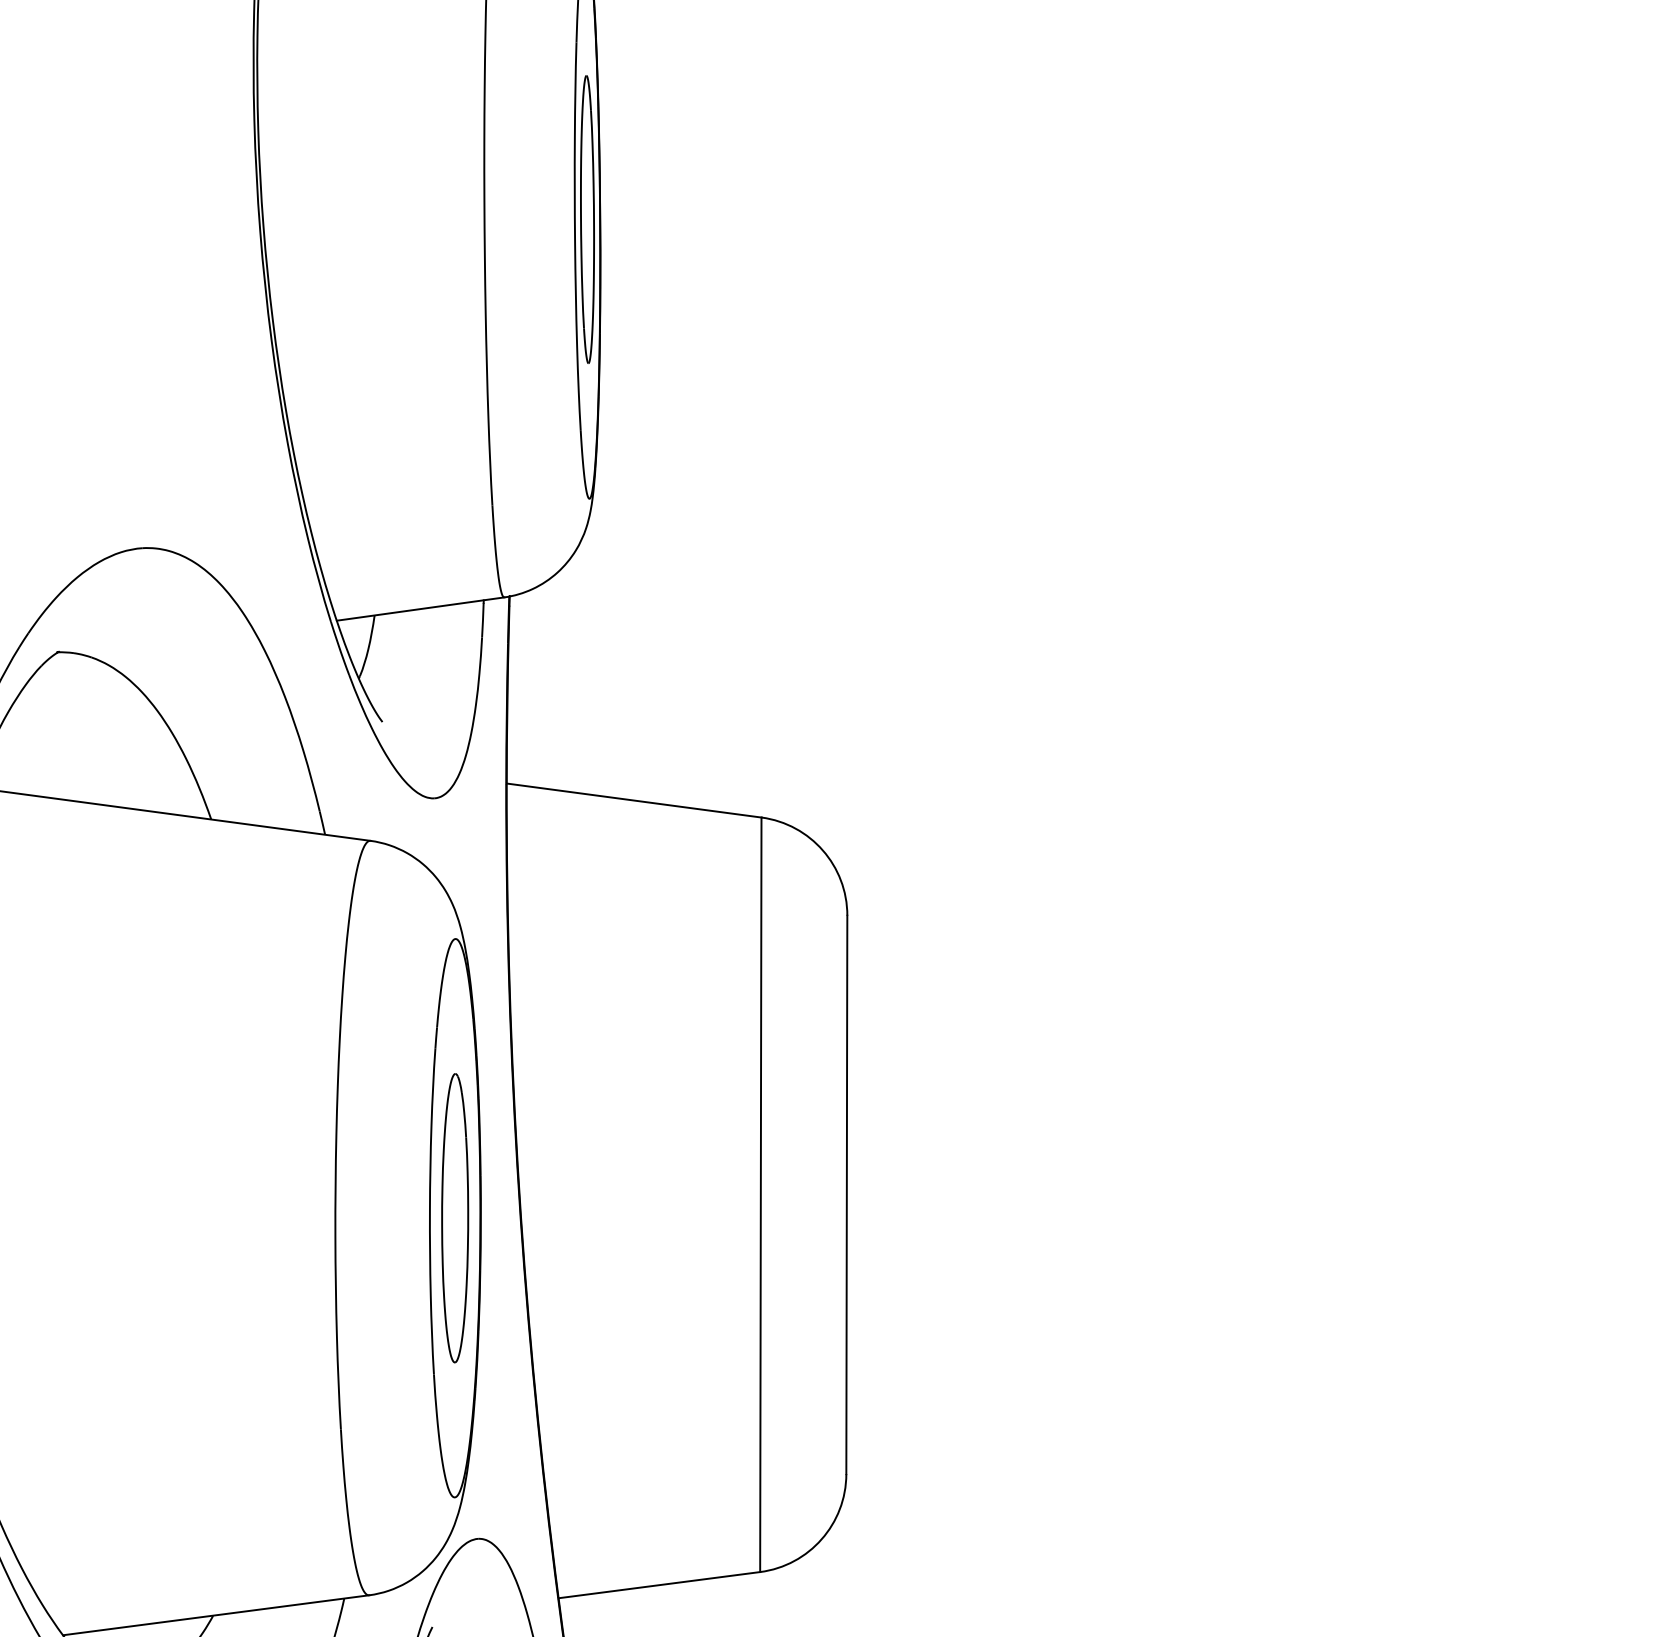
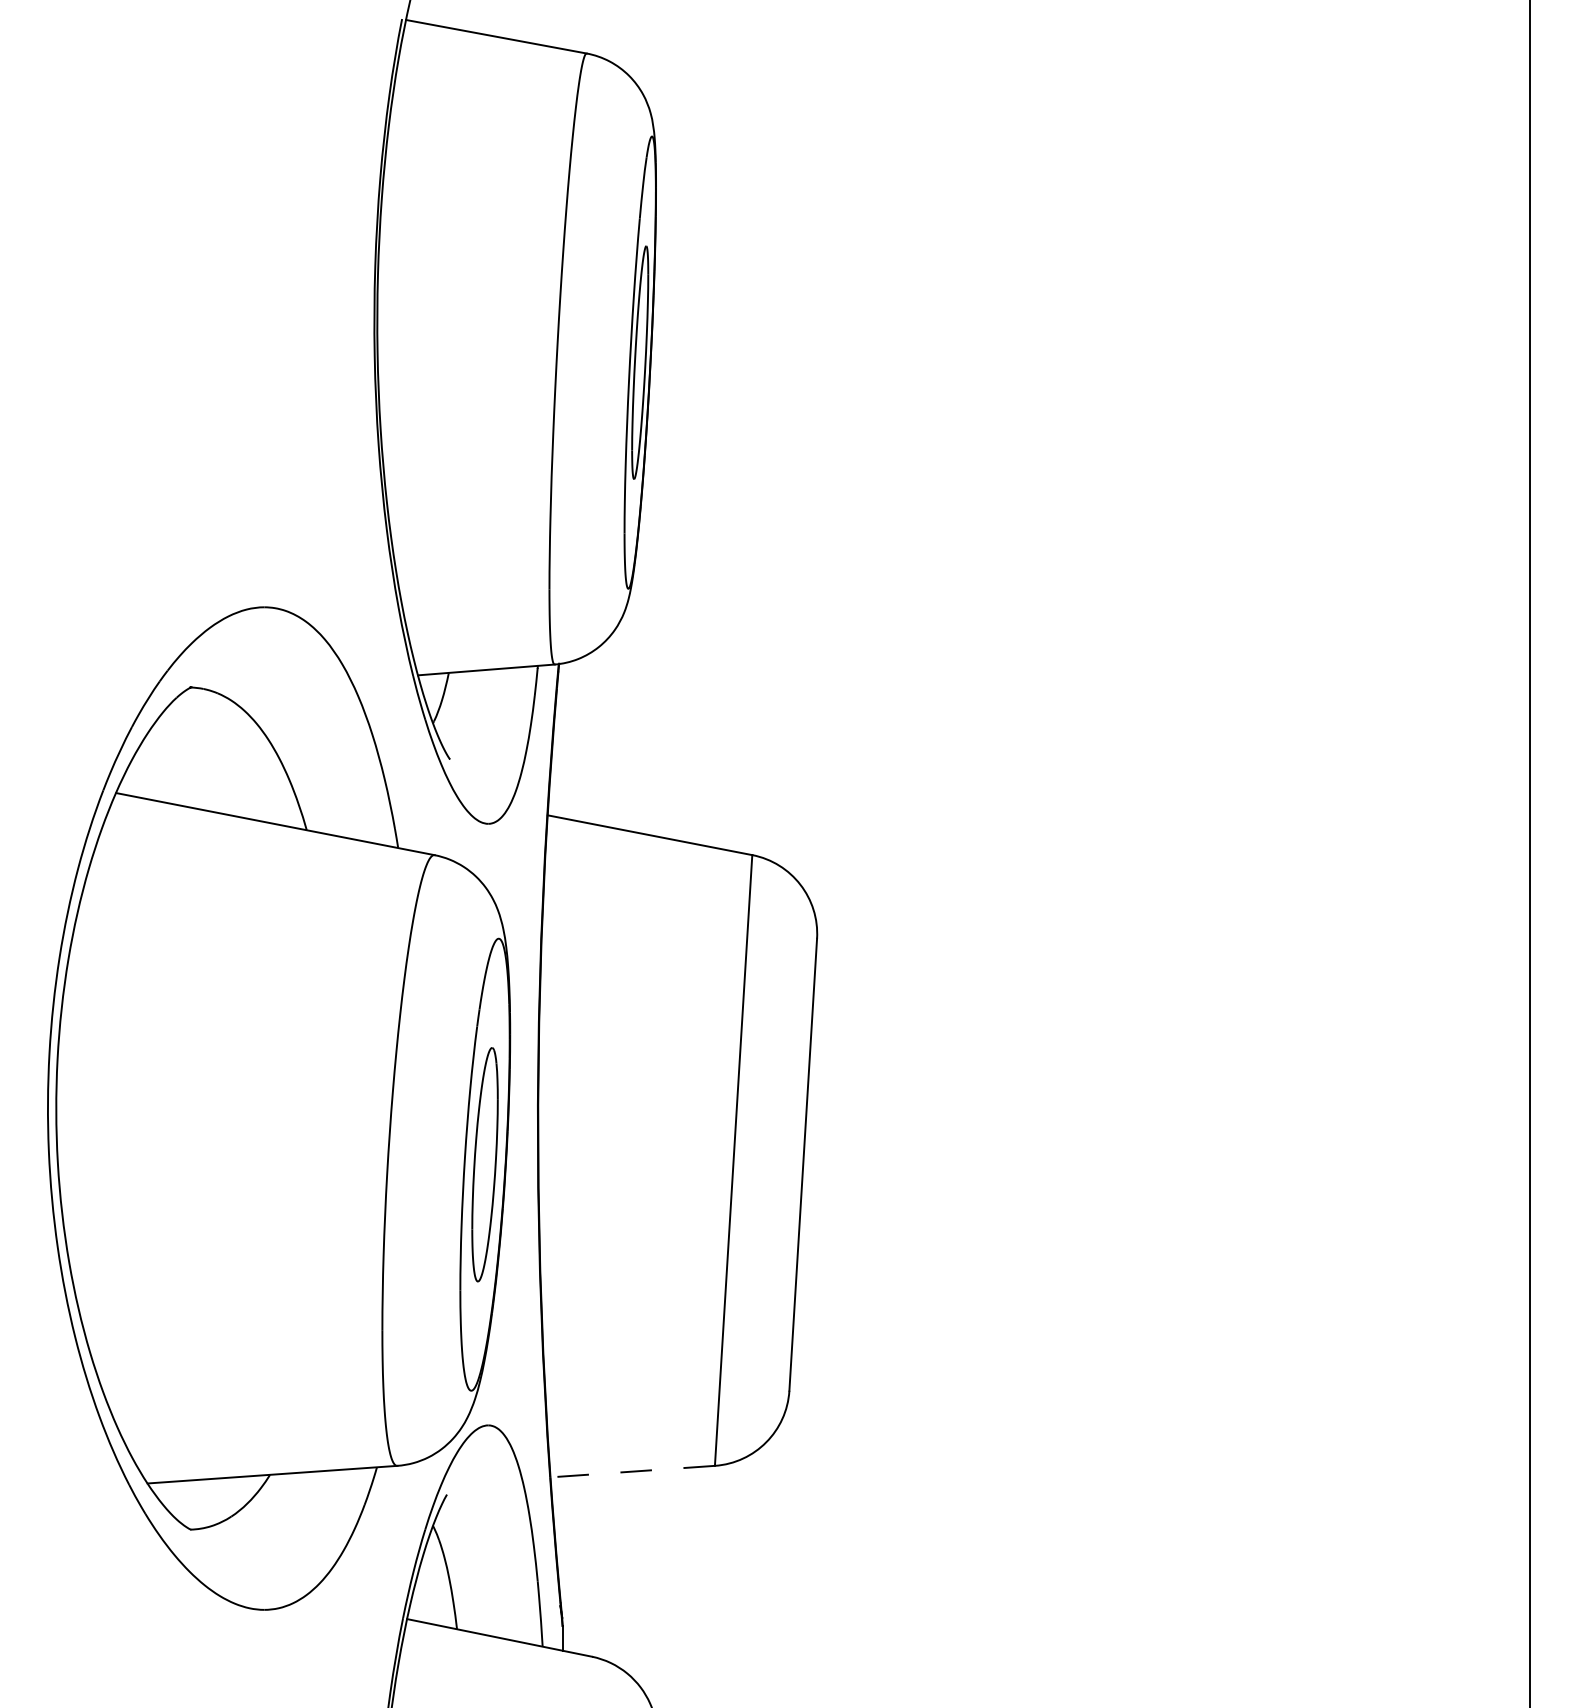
line: (659, 1585) -> (632, 1471), solid -> dashed

